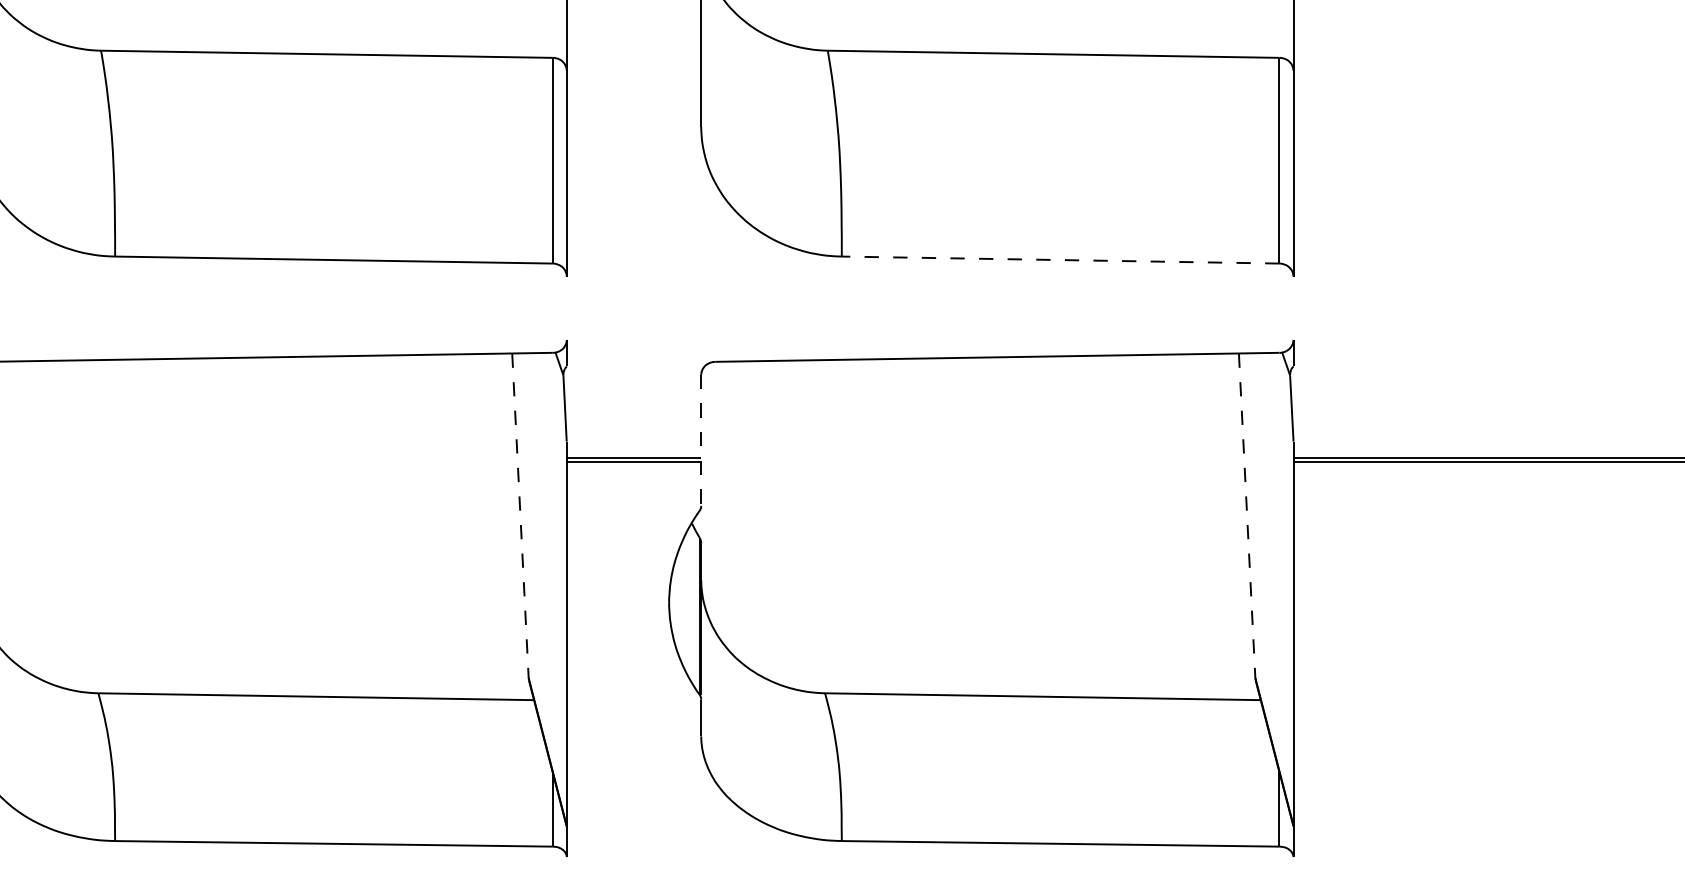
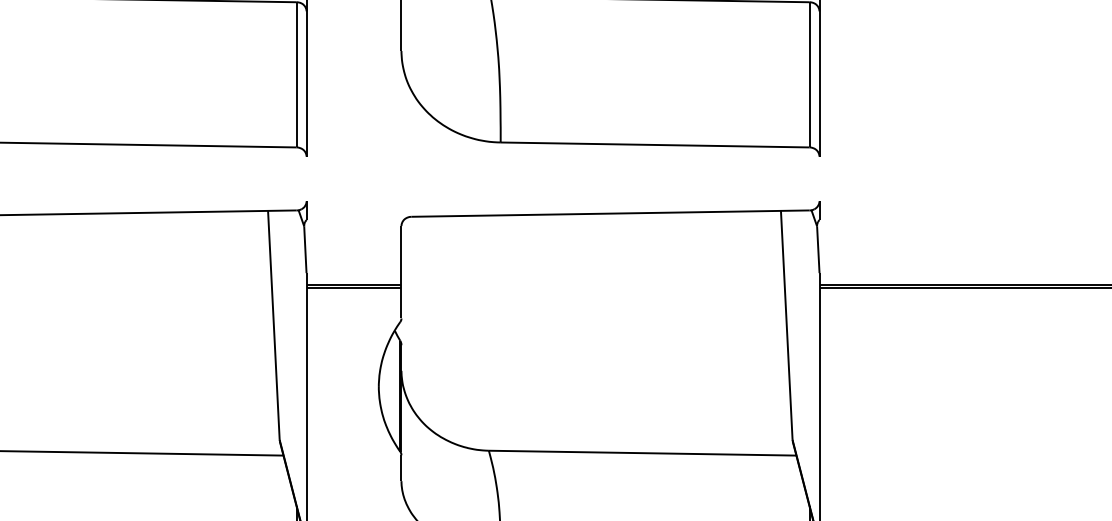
line: (1060, 260) -> (655, 145), dashed -> solid
line: (701, 440) -> (401, 272), dashed -> solid
line: (520, 516) -> (273, 325), dashed -> solid
line: (1247, 516) -> (787, 325), dashed -> solid

